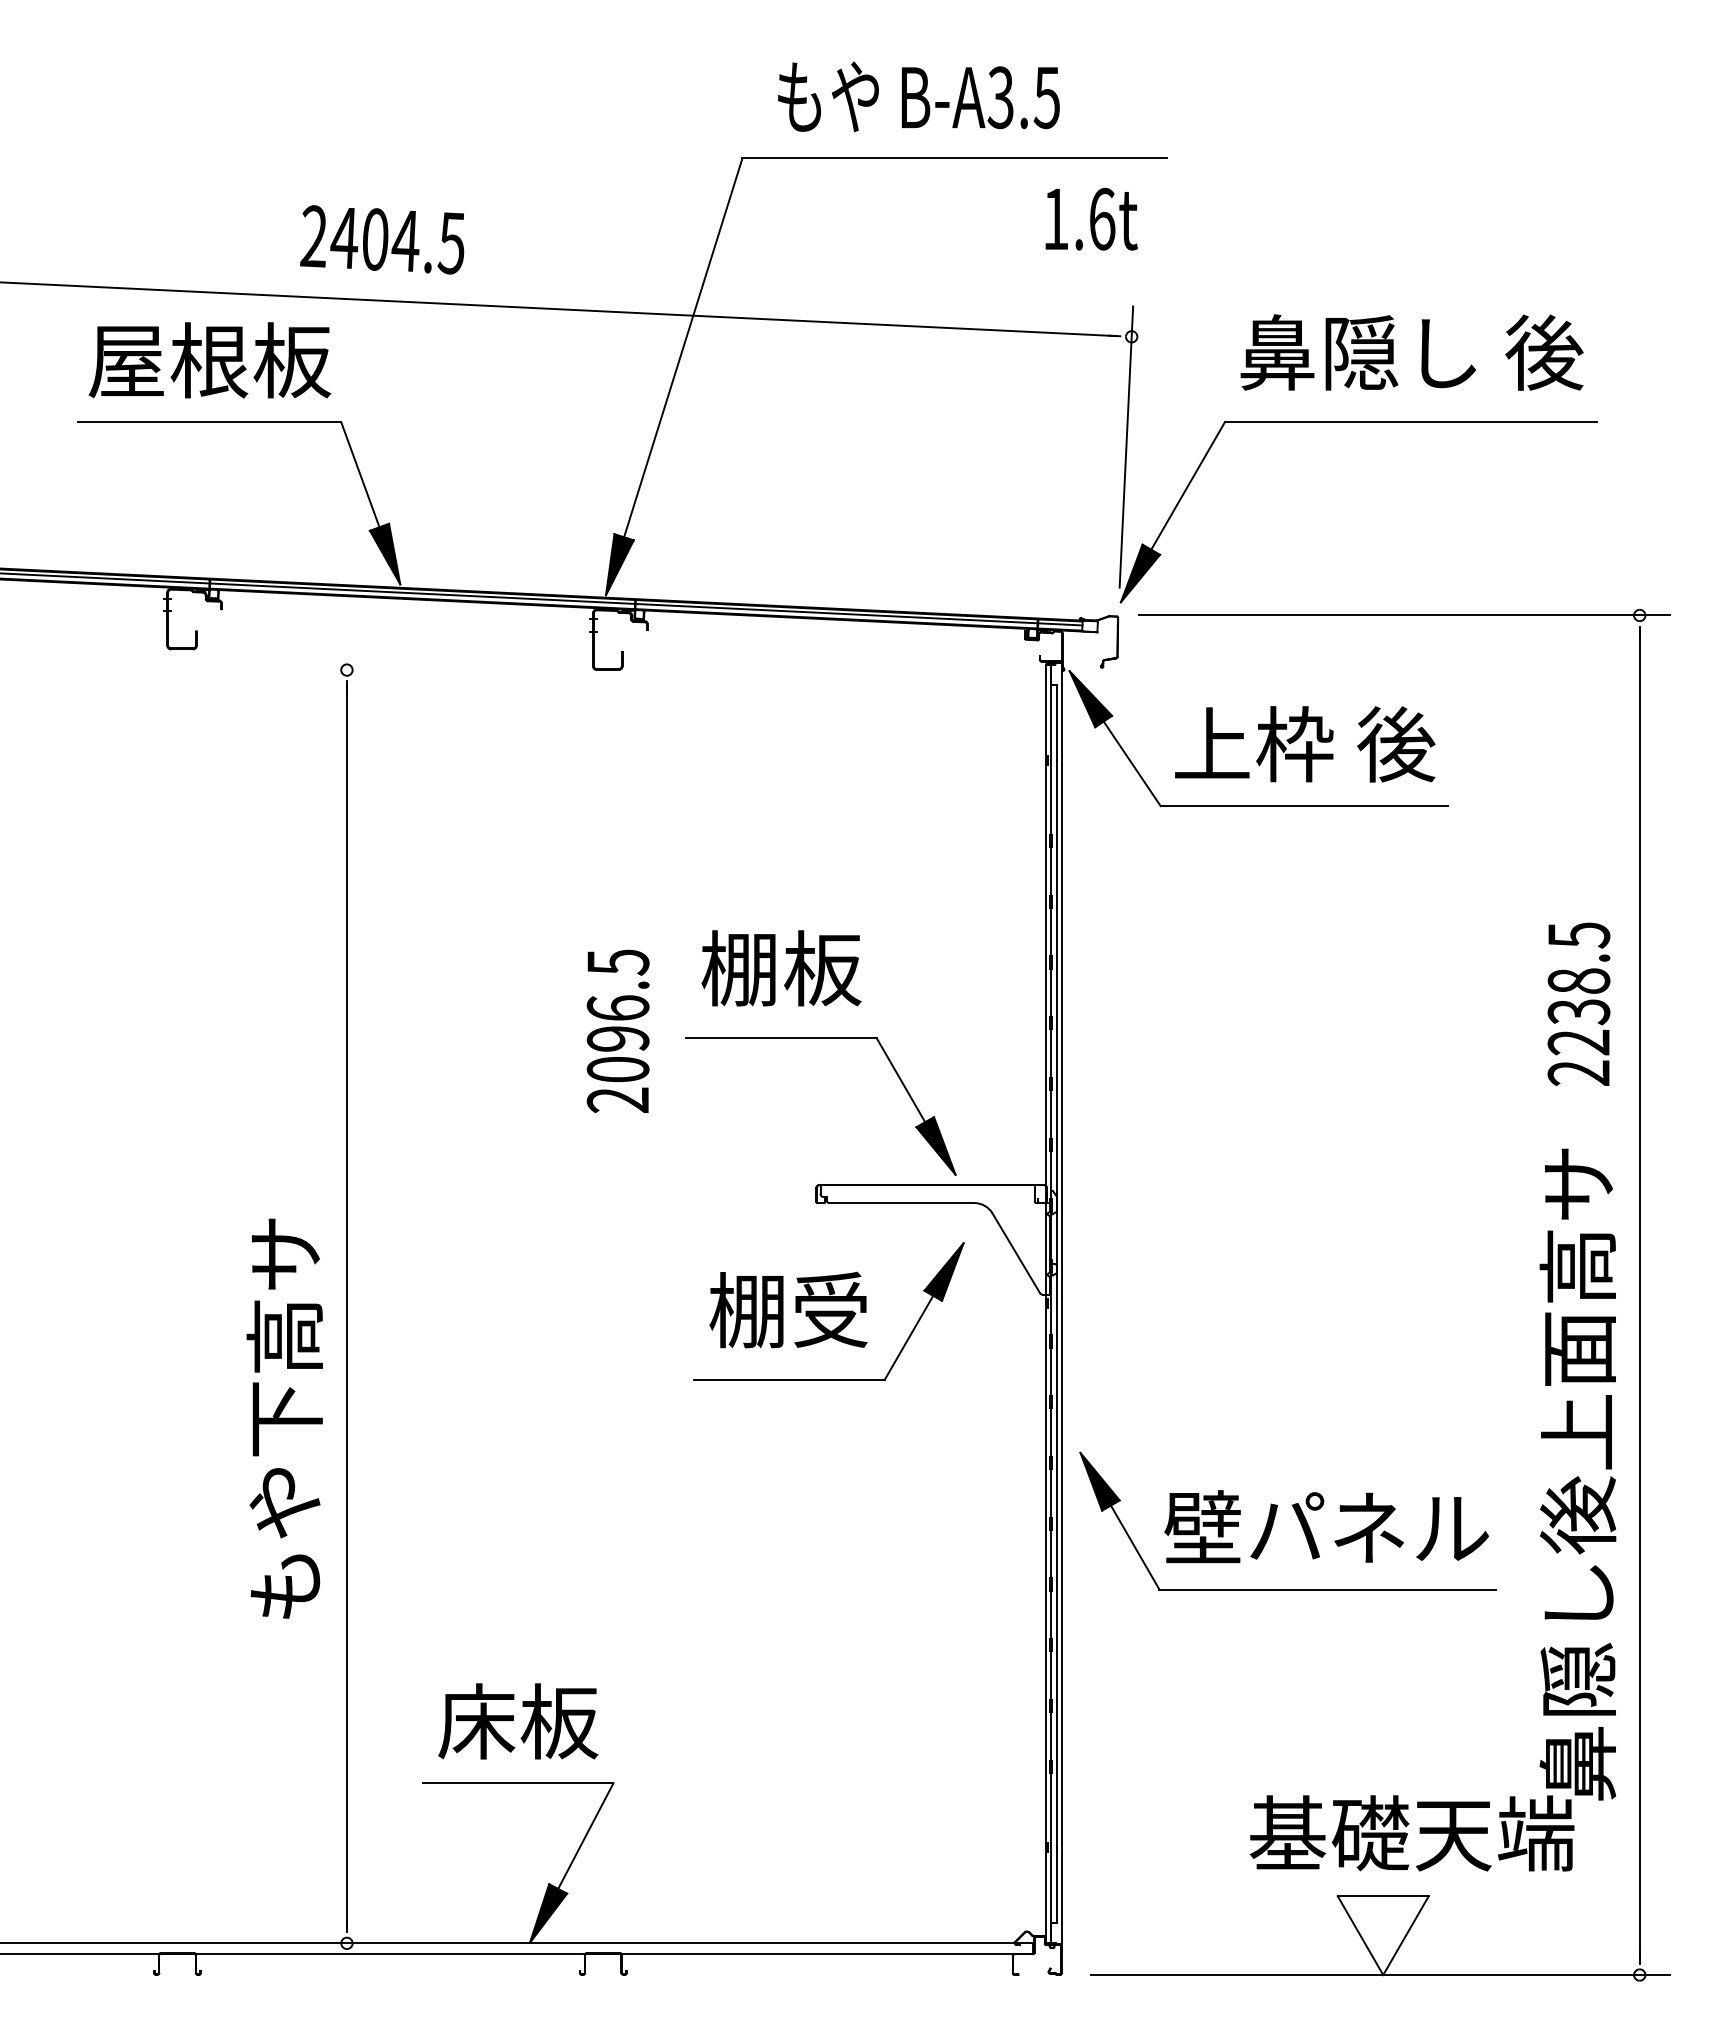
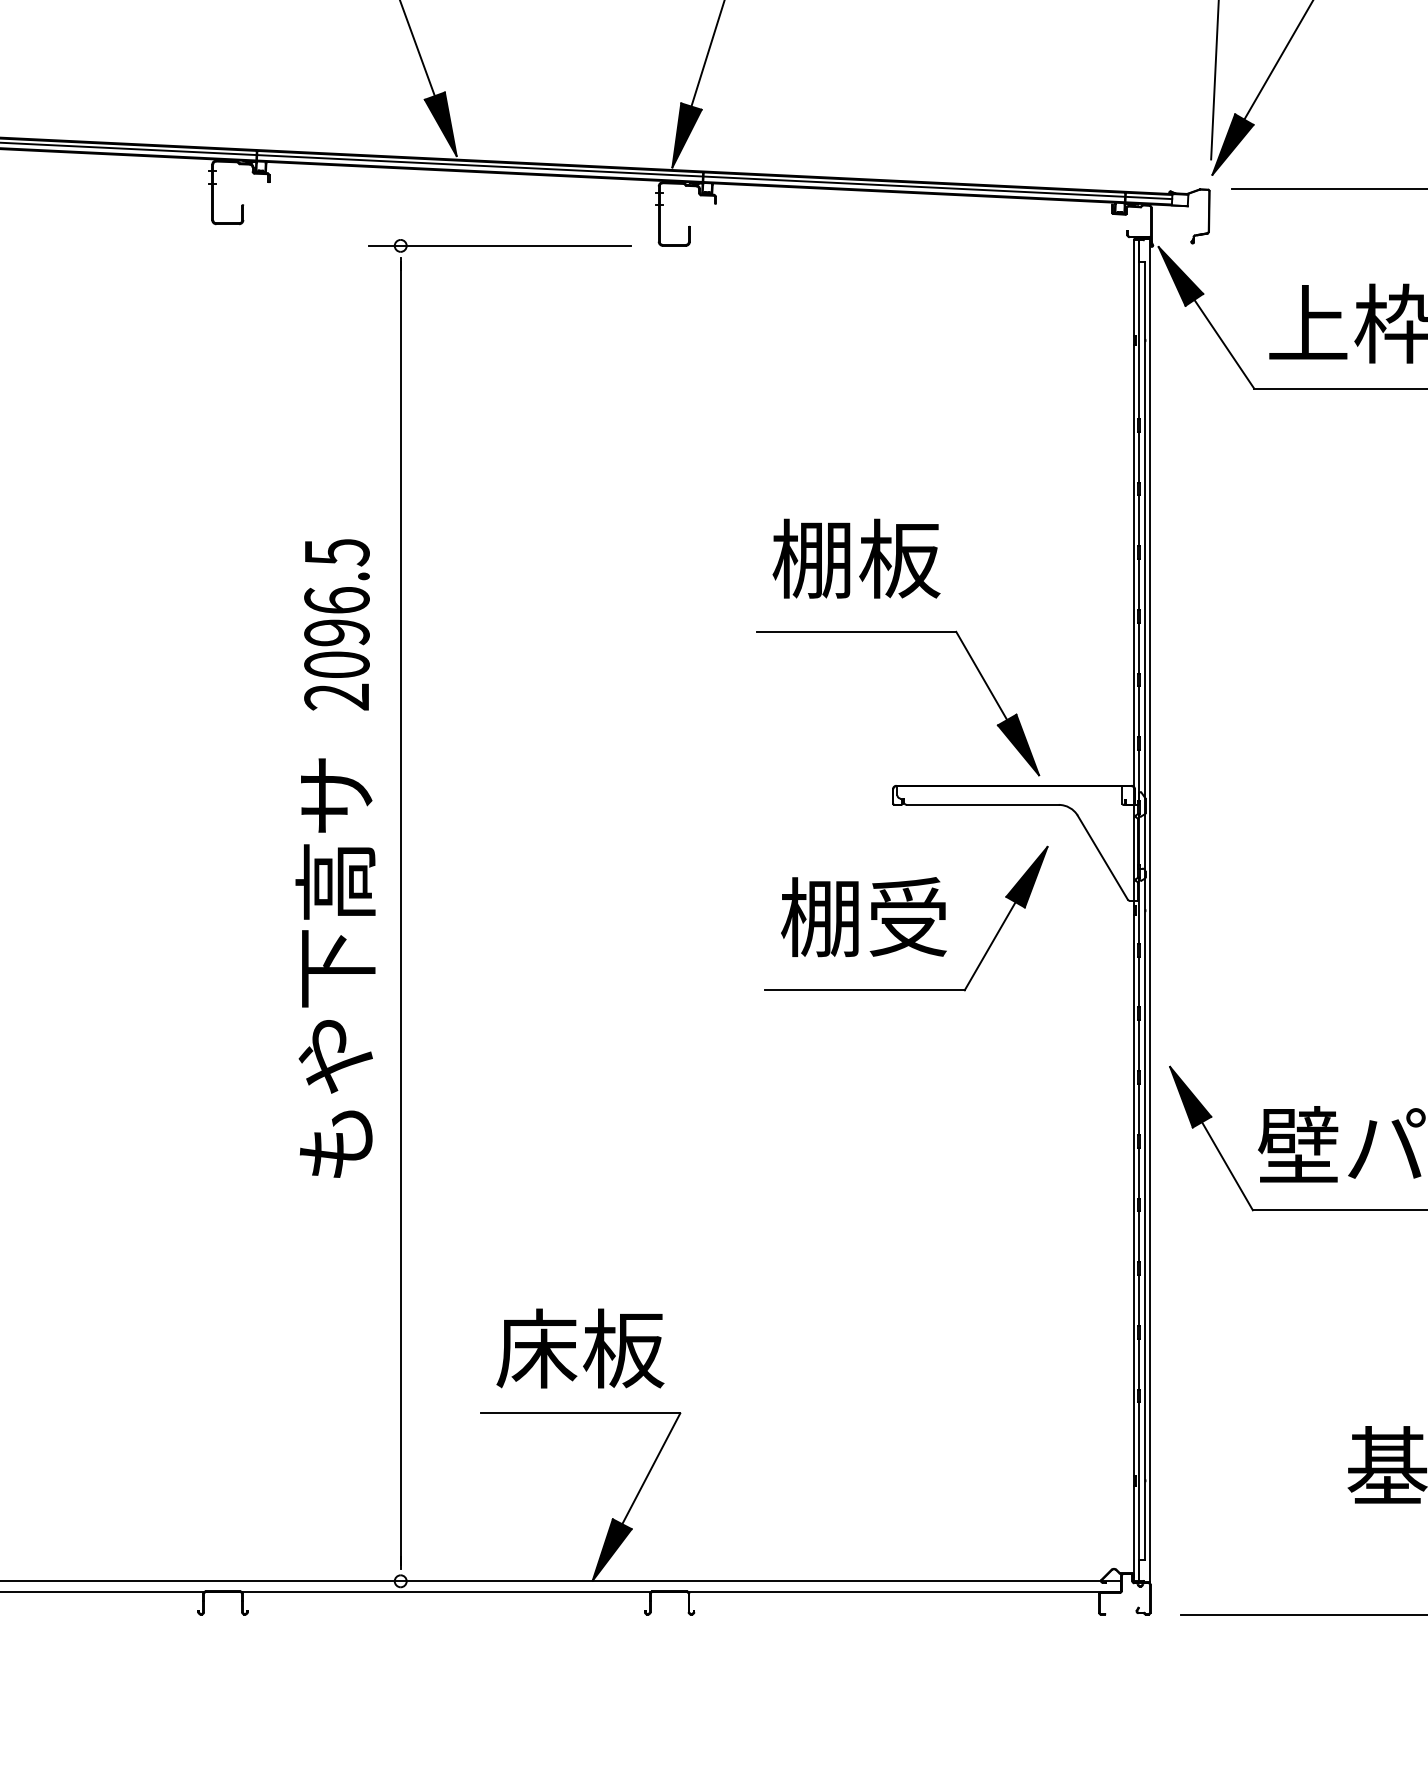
line: (441, 670) -> (499, 246), added
text: (617, 1031) -> (336, 624), moved
text: (284, 1418) -> (335, 967), moved

